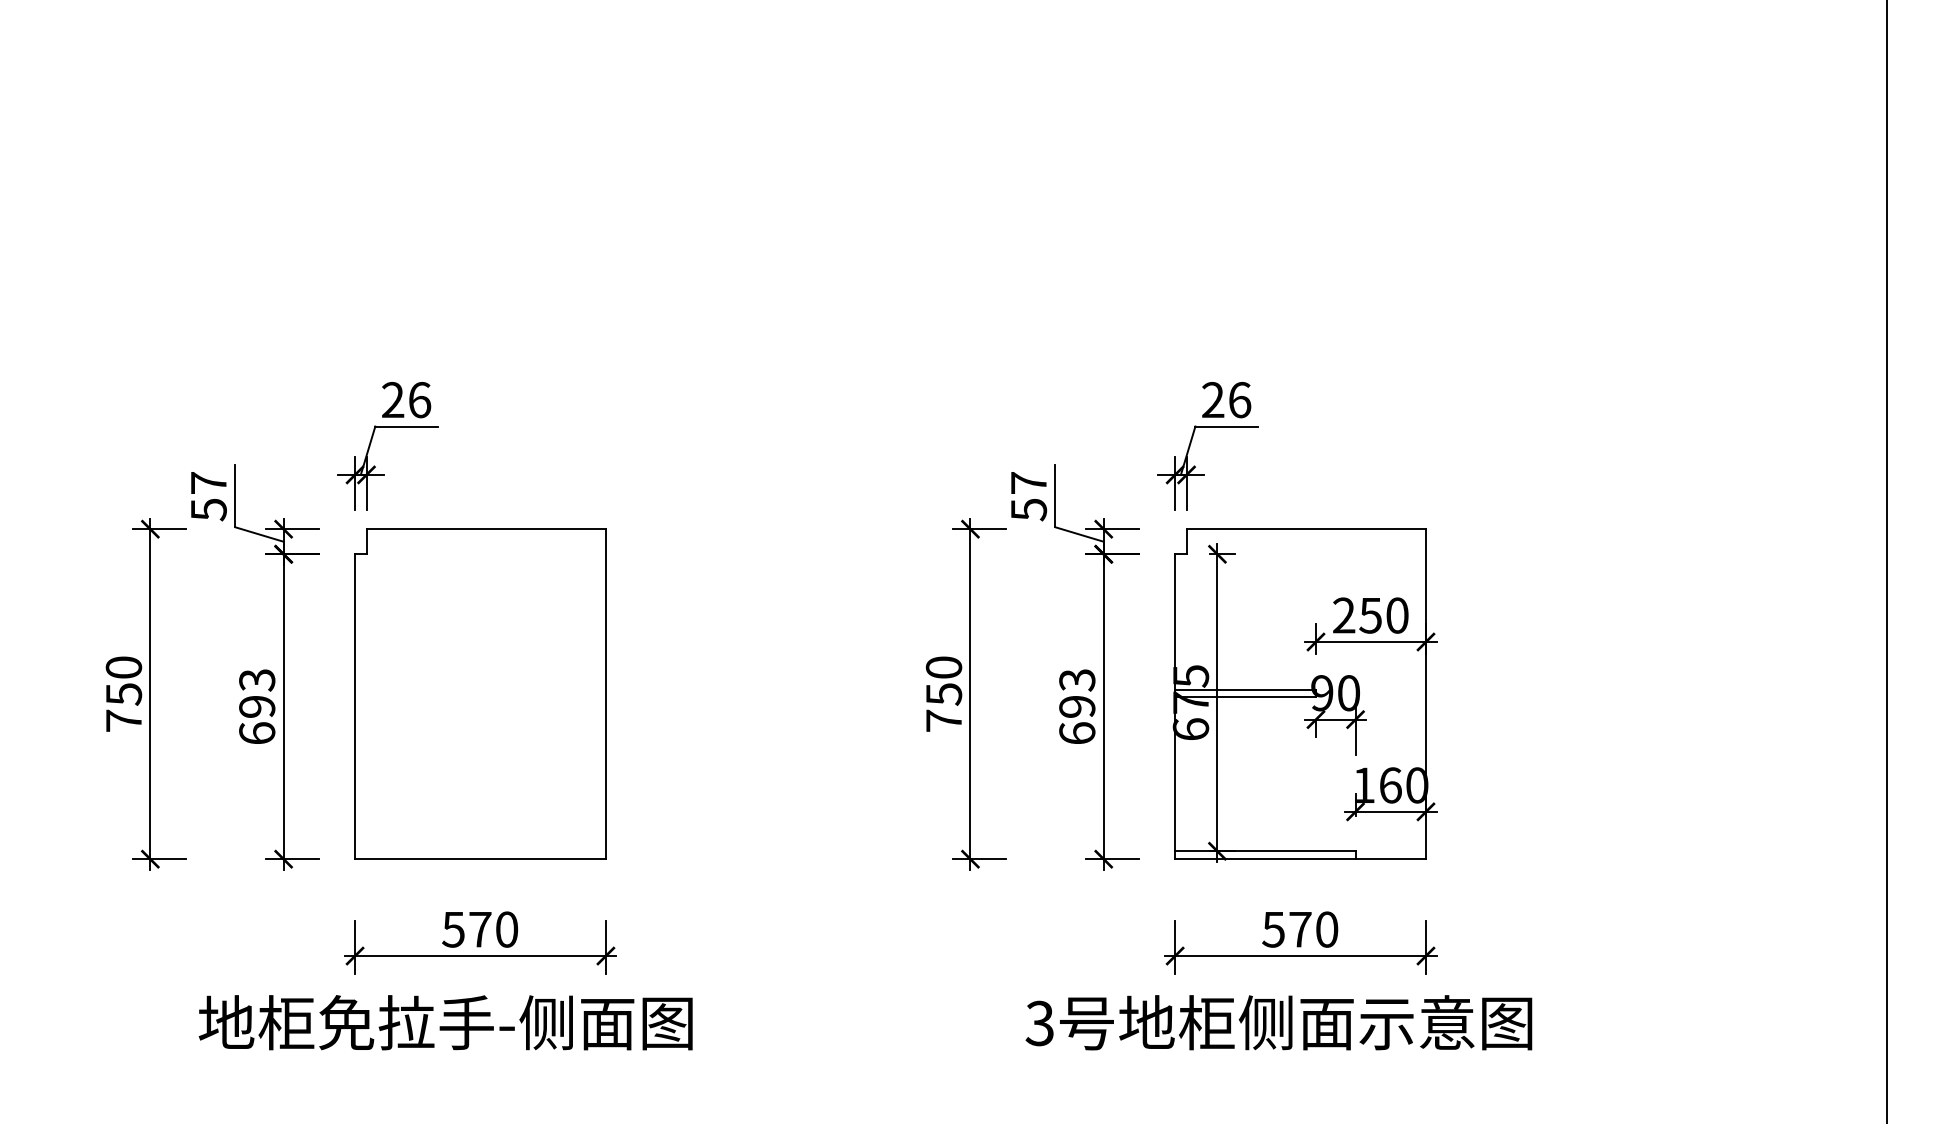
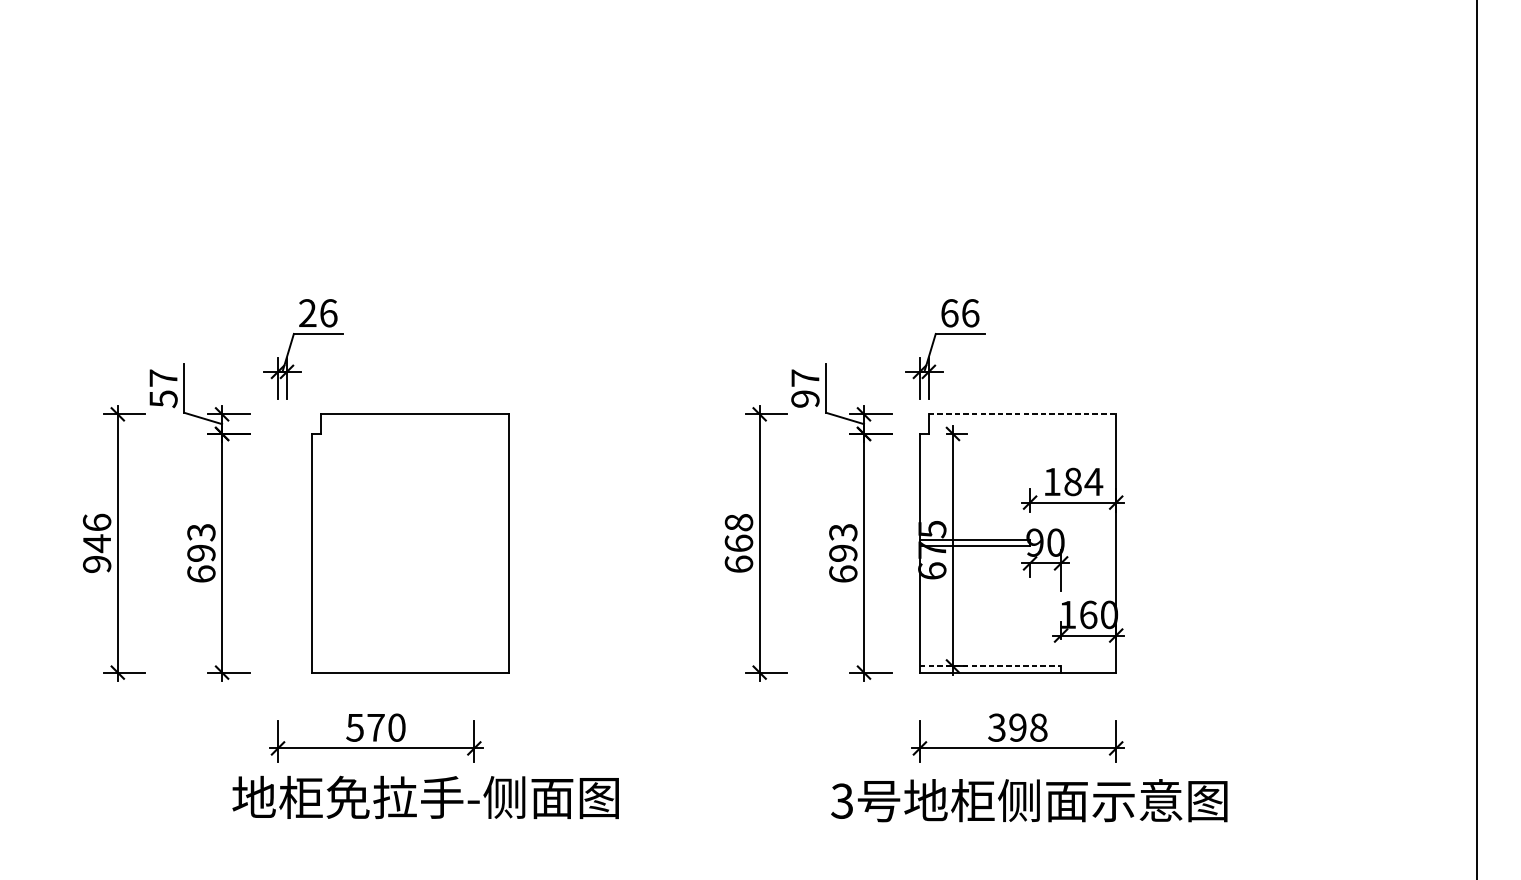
text: (1213, 400) -> (949, 313), 26 -> 66
text: (1028, 510) -> (805, 399), 57 -> 97
line: (1306, 529) -> (1022, 414), solid -> dashed
text: (1371, 615) -> (1073, 481), 250 -> 184
text: (123, 693) -> (96, 542), 750 -> 946
part: (480, 693) -> (410, 542), moved
text: (943, 693) -> (738, 542), 750 -> 668
line: (1265, 851) -> (990, 666), solid -> dashed
text: (1300, 929) -> (1018, 727), 570 -> 398
text: (445, 1022) -> (425, 797), moved
text: (1278, 1022) -> (1028, 800), moved

